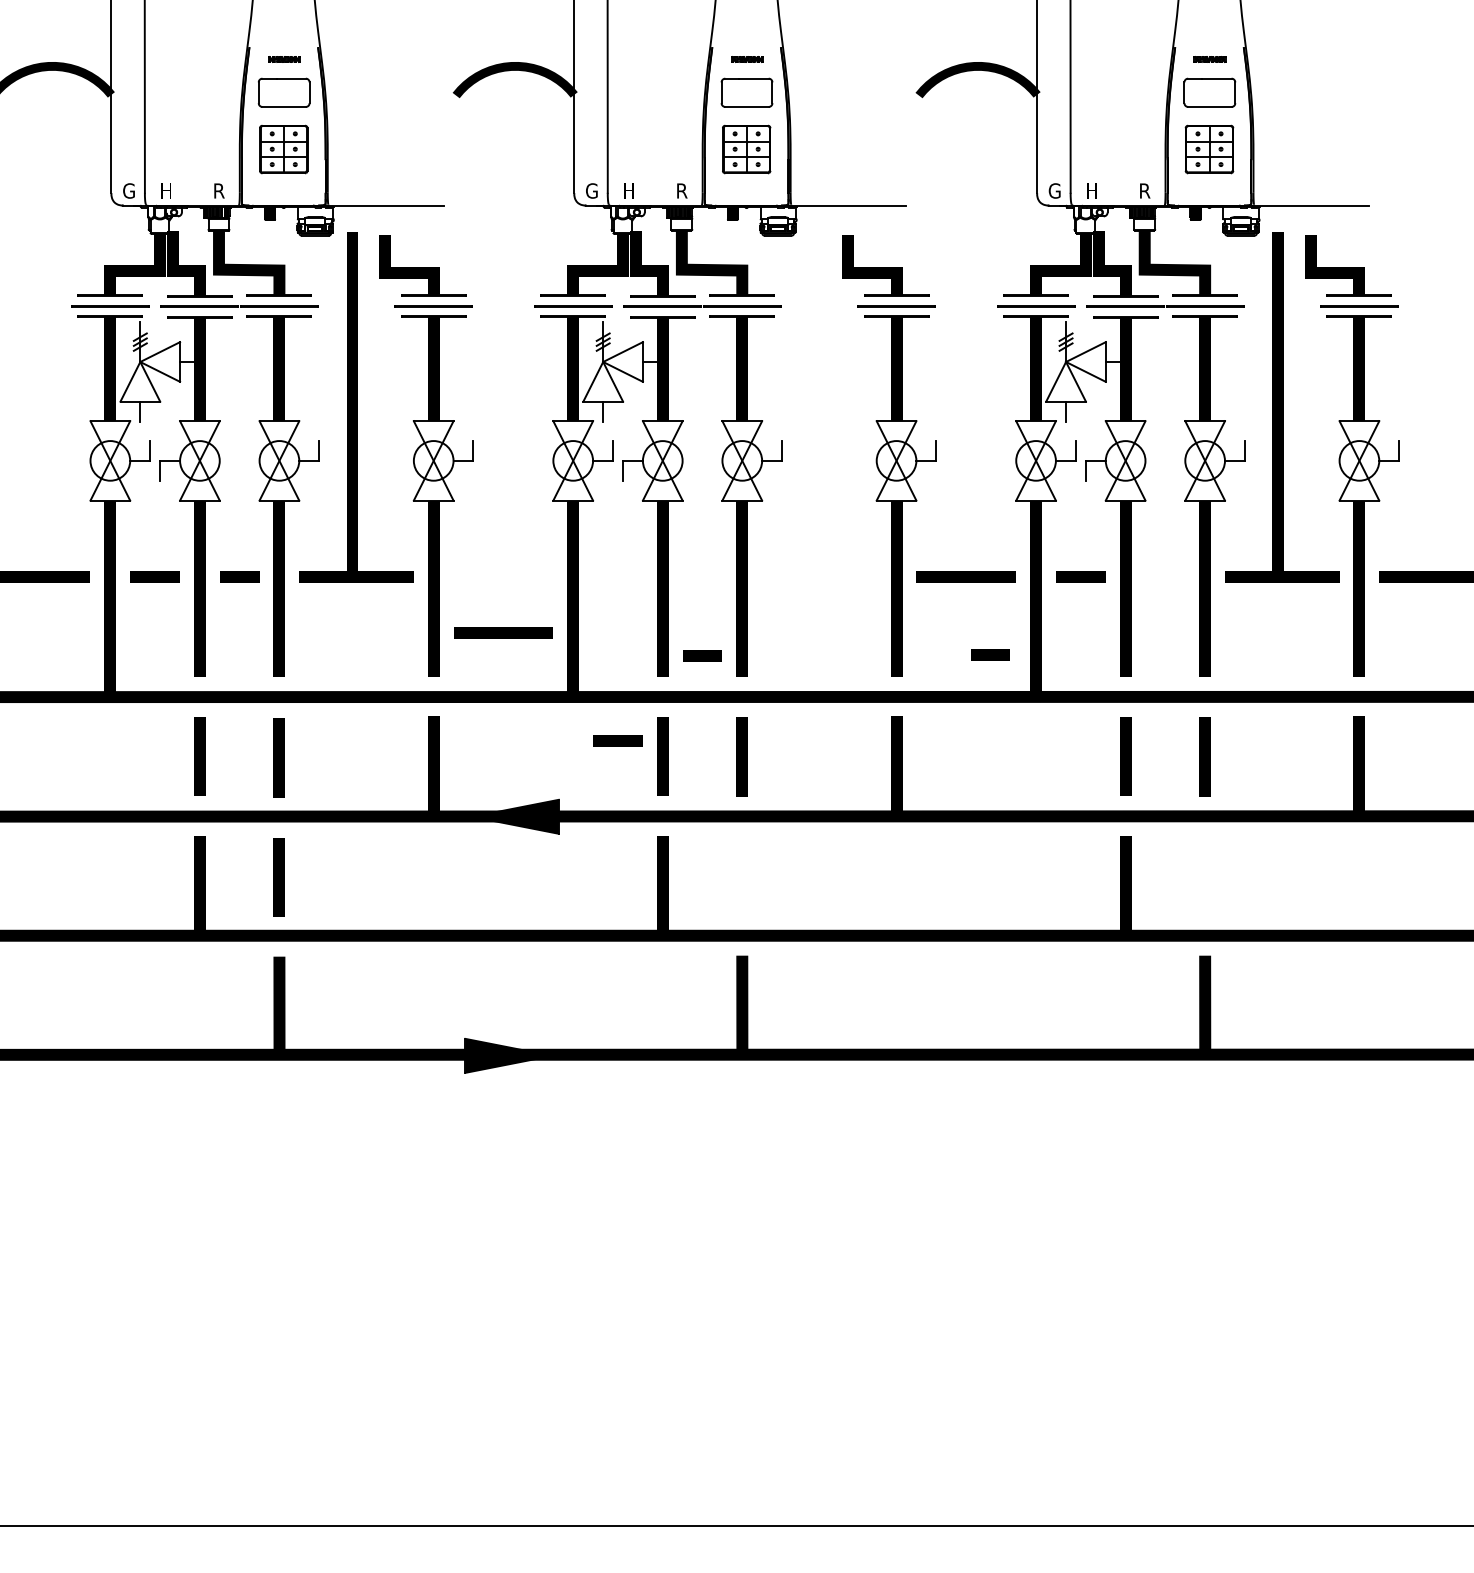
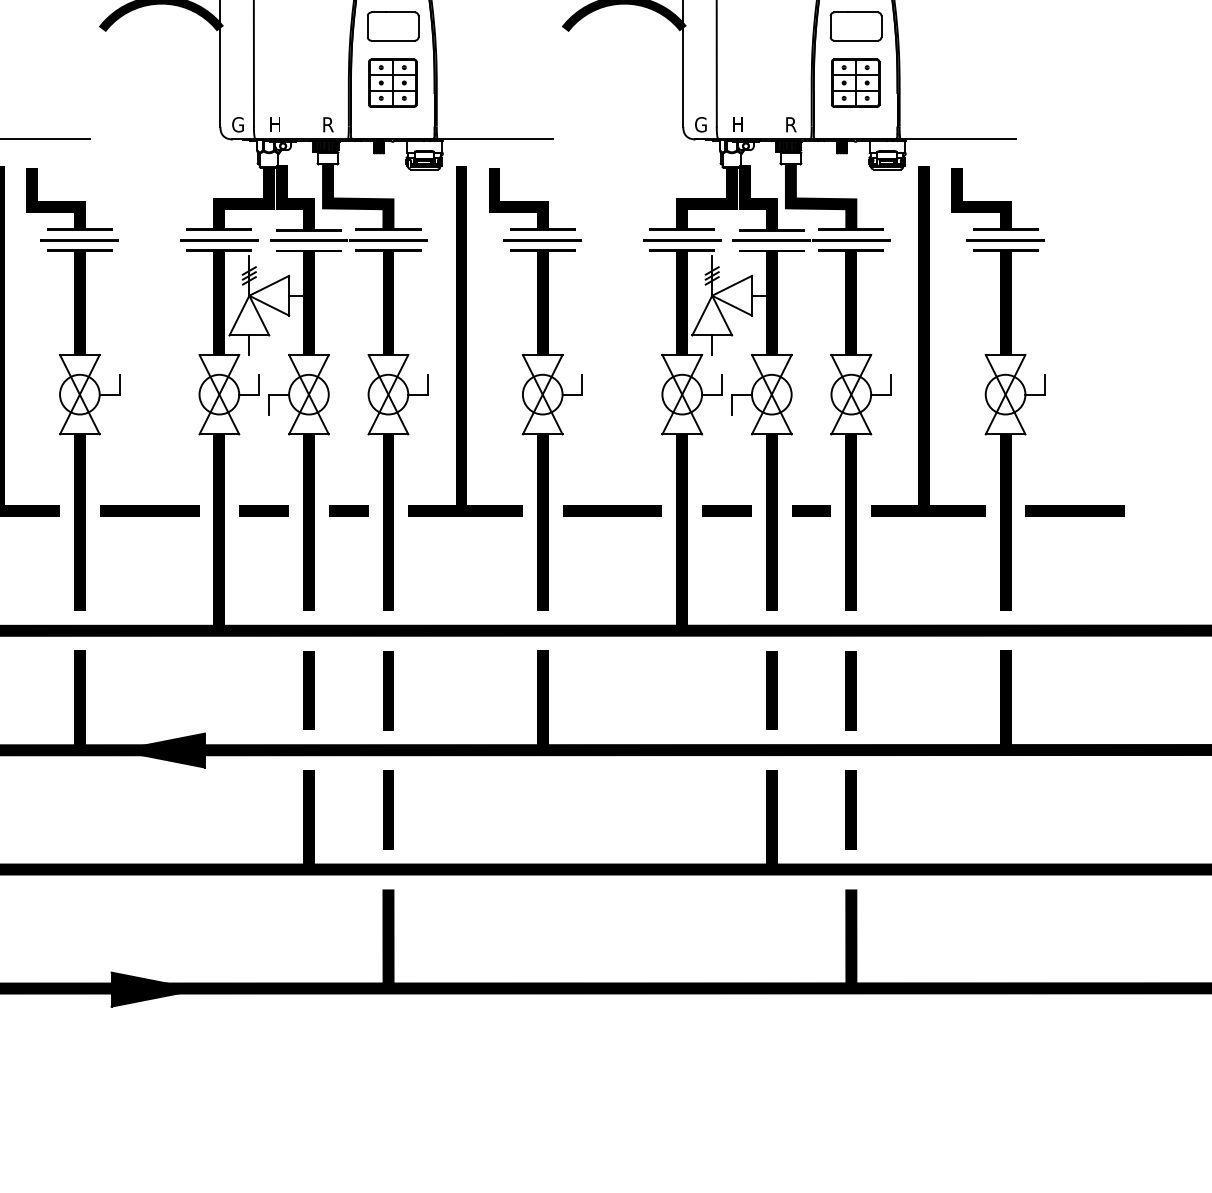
part: (819, 407) -> (465, 341), added
line: (503, 632) -> (149, 510), moved
line: (990, 654) -> (811, 510), moved
line: (702, 655) -> (348, 510), moved
line: (617, 740) -> (263, 510), moved
line: (741, 876) -> (387, 810), added
line: (1204, 876) -> (850, 810), added

